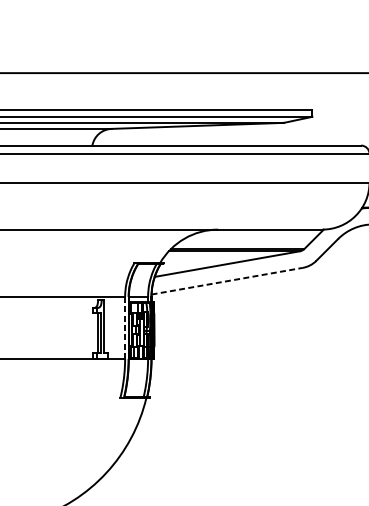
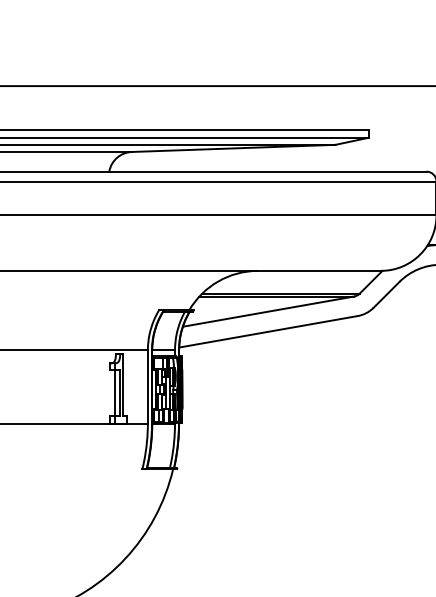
line: (227, 280) -> (268, 331), dashed -> solid
line: (124, 327) -> (147, 386), dashed -> solid

